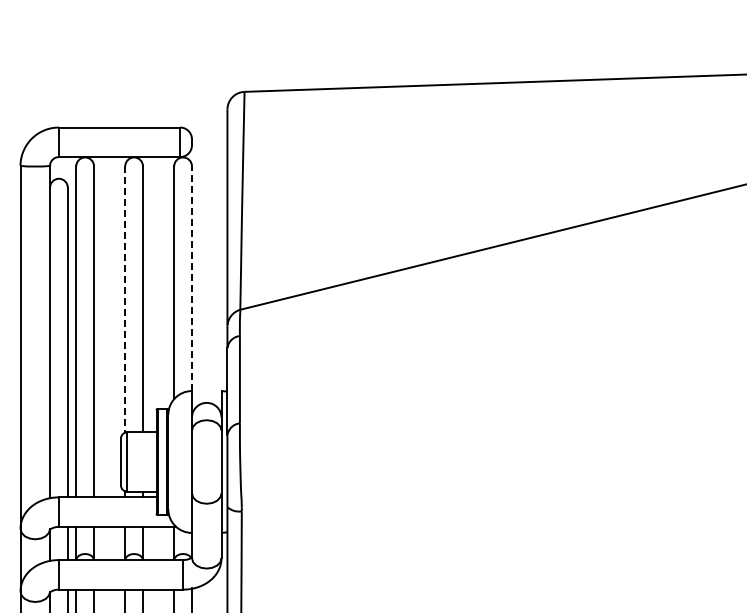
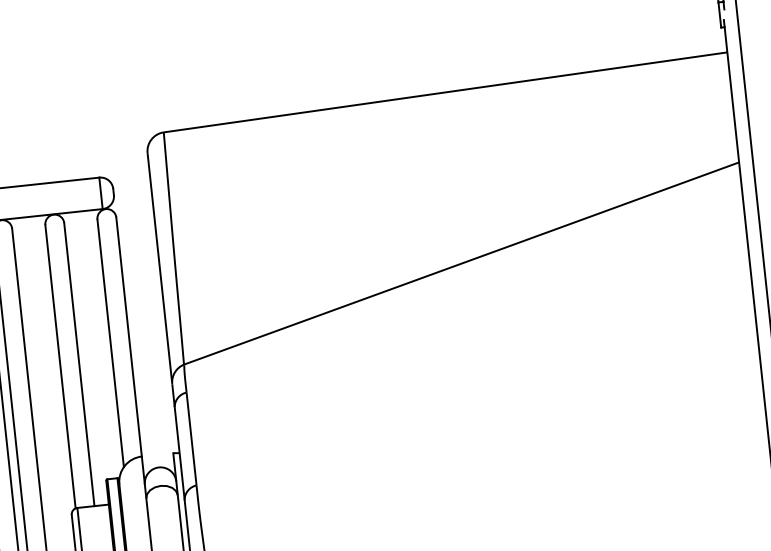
line: (191, 278) -> (128, 336), dashed -> solid
line: (125, 299) -> (60, 366), dashed -> solid

